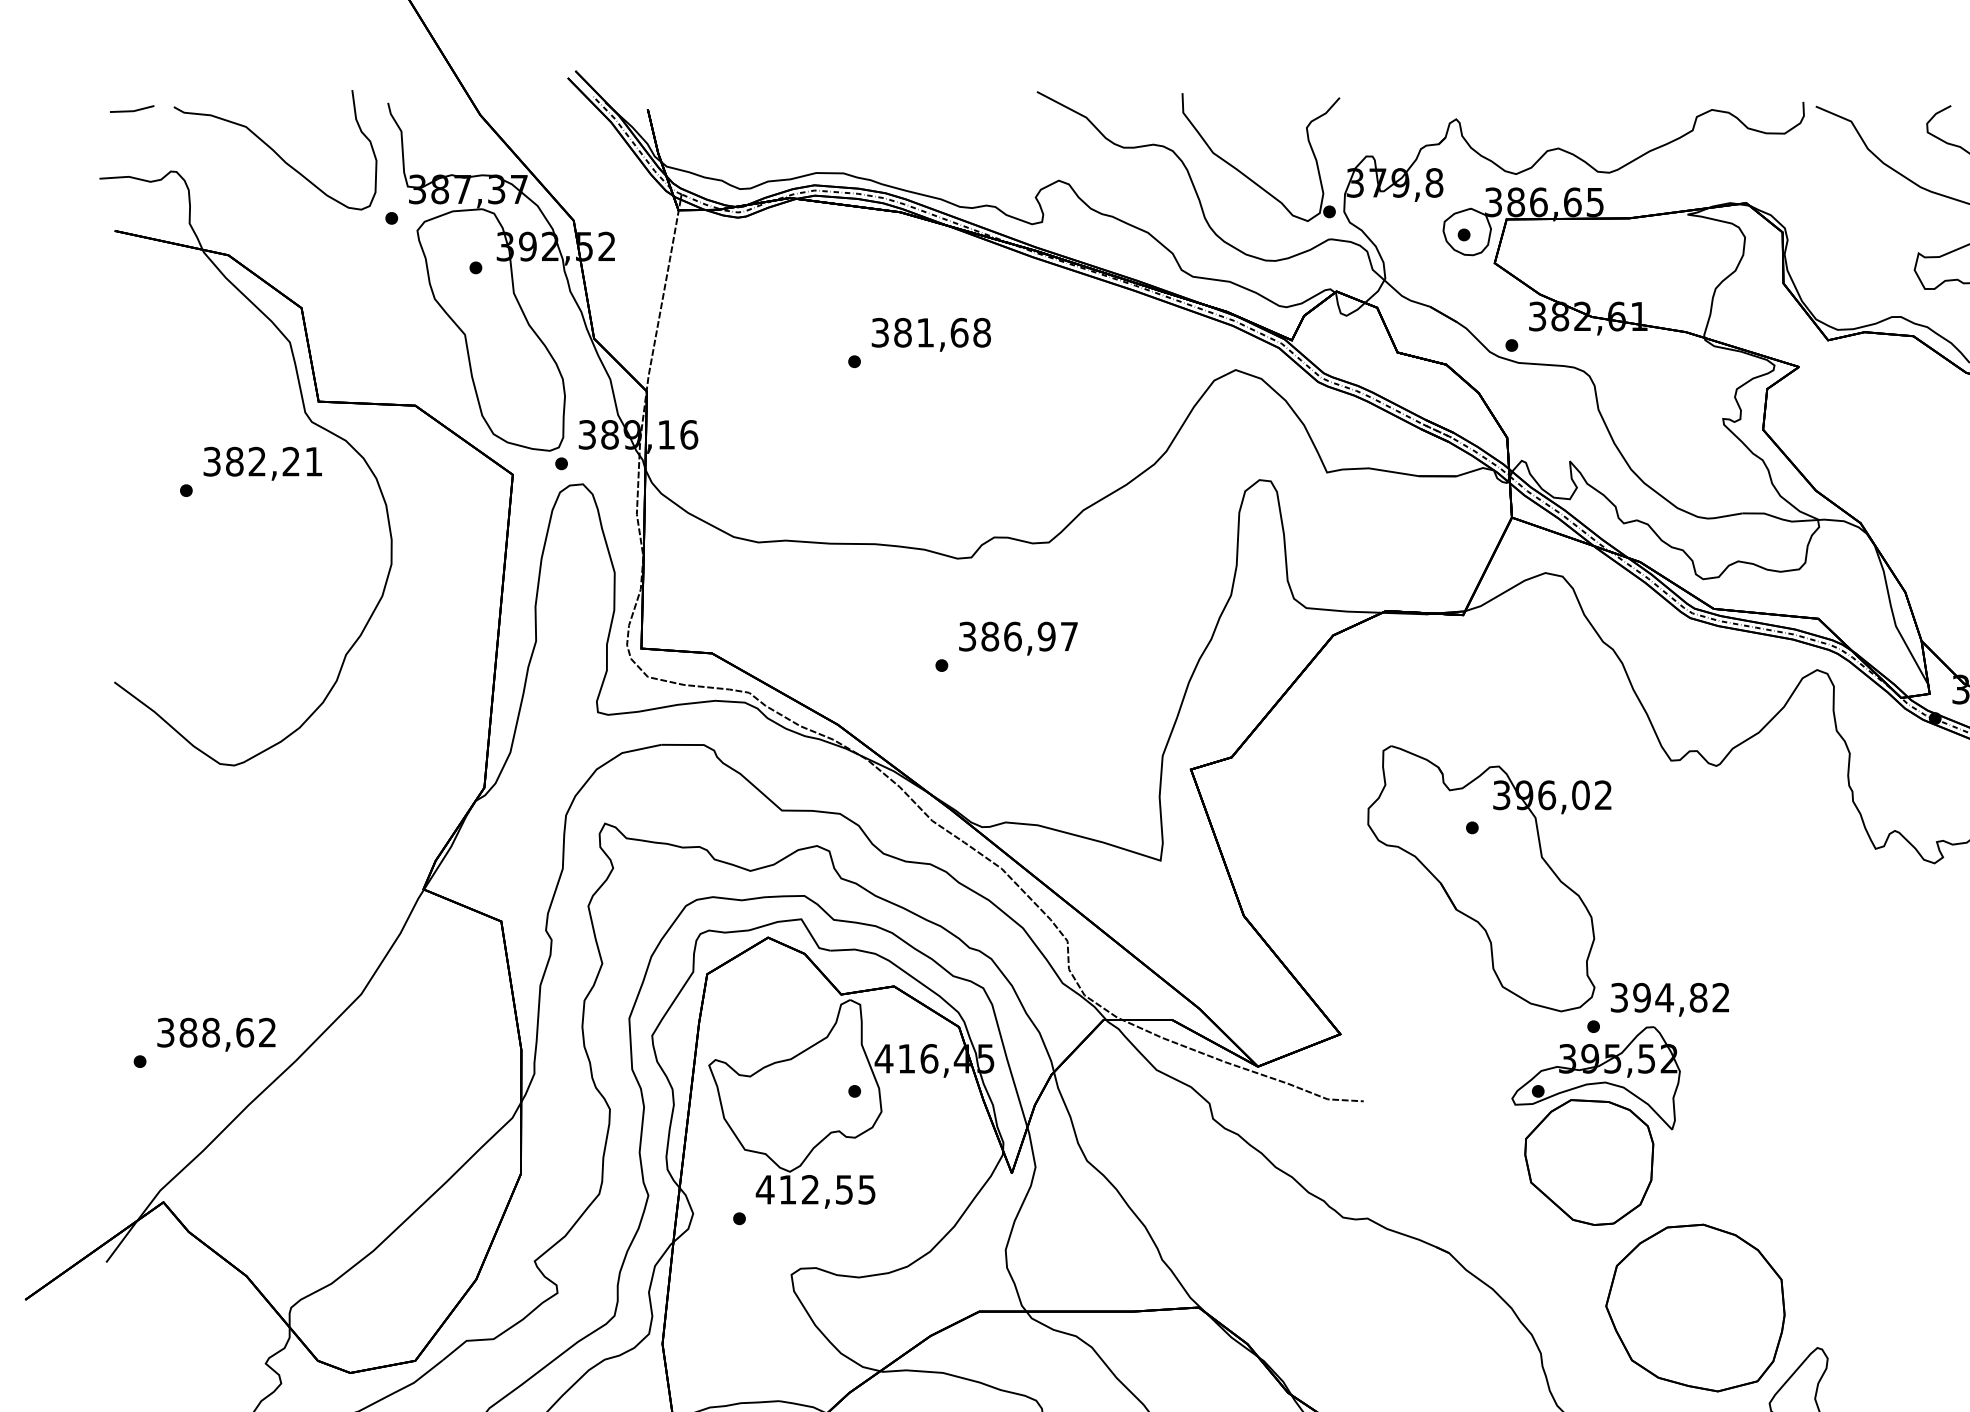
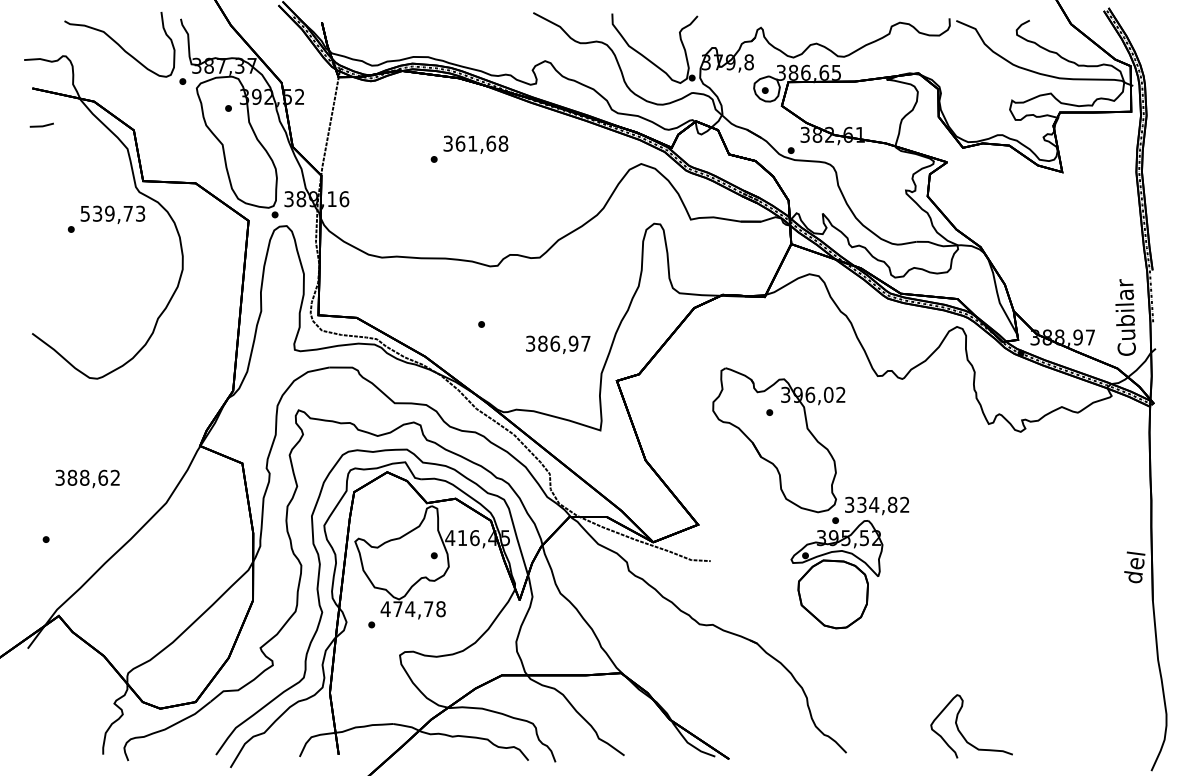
line: (131, 109) -> (41, 125), moved
text: (902, 332) -> (460, 143), 381,68 -> 361,68
text: (264, 461) -> (113, 213), 382,21 -> 539,73
text: (1018, 637) -> (558, 344), moved
text: (1641, 997) -> (861, 504), 394,82 -> 334,82
text: (216, 1033) -> (87, 478), moved
text: (827, 1190) -> (419, 609), 412,55 -> 474,78
part: (1694, 1308) -> (890, 673), removed

